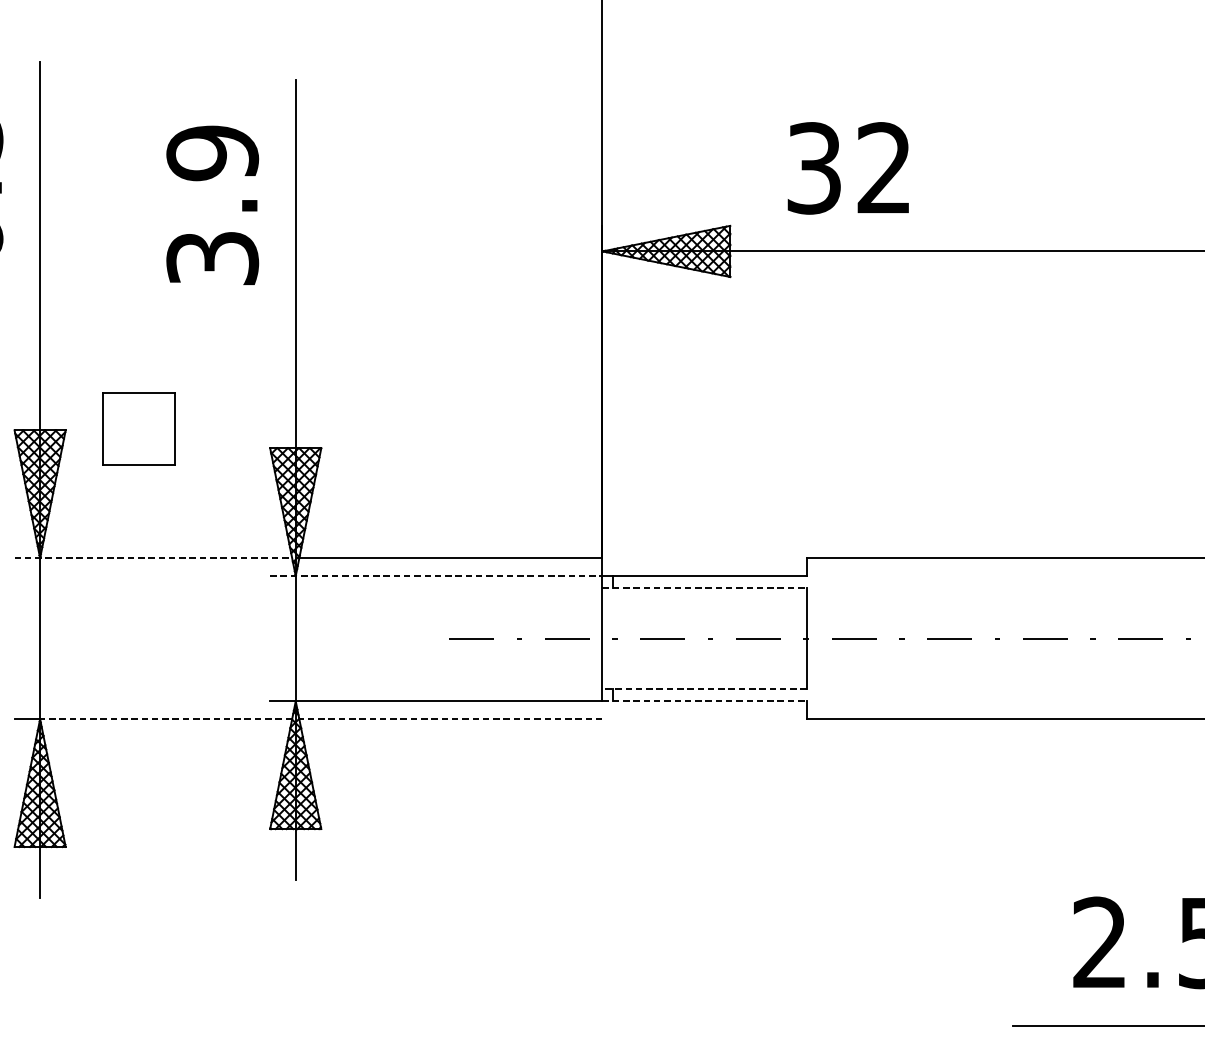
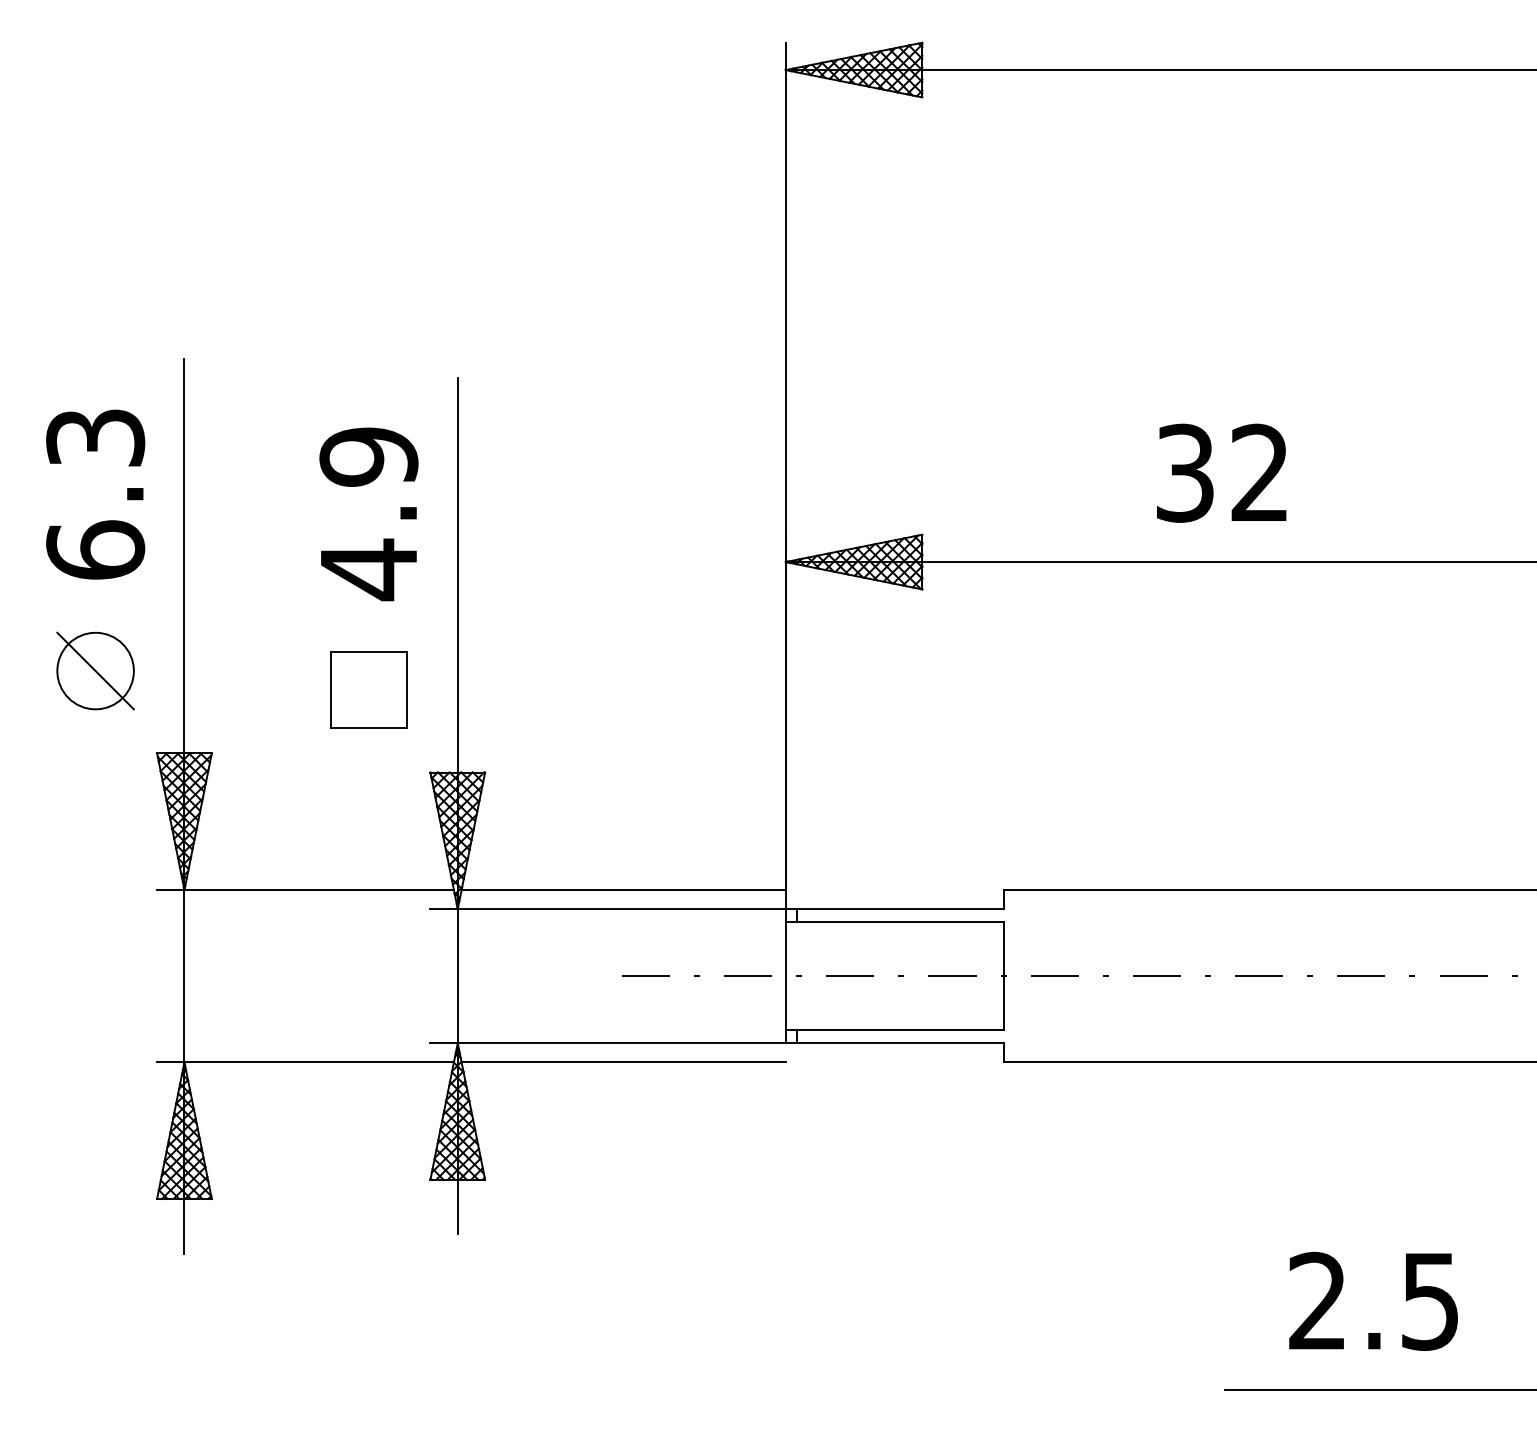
text: (848, 167) -> (1221, 472), moved
text: (212, 258) -> (368, 569), 3.9 -> 4.9
part: (138, 428) -> (368, 689), moved
line: (154, 558) -> (306, 890), dashed -> solid
line: (436, 576) -> (608, 909), dashed -> solid
line: (705, 588) -> (895, 922), dashed -> solid
line: (704, 689) -> (894, 1030), dashed -> solid
line: (705, 701) -> (895, 1043), dashed -> solid
line: (166, 719) -> (319, 1062), dashed -> solid
line: (450, 719) -> (623, 1062), dashed -> solid

